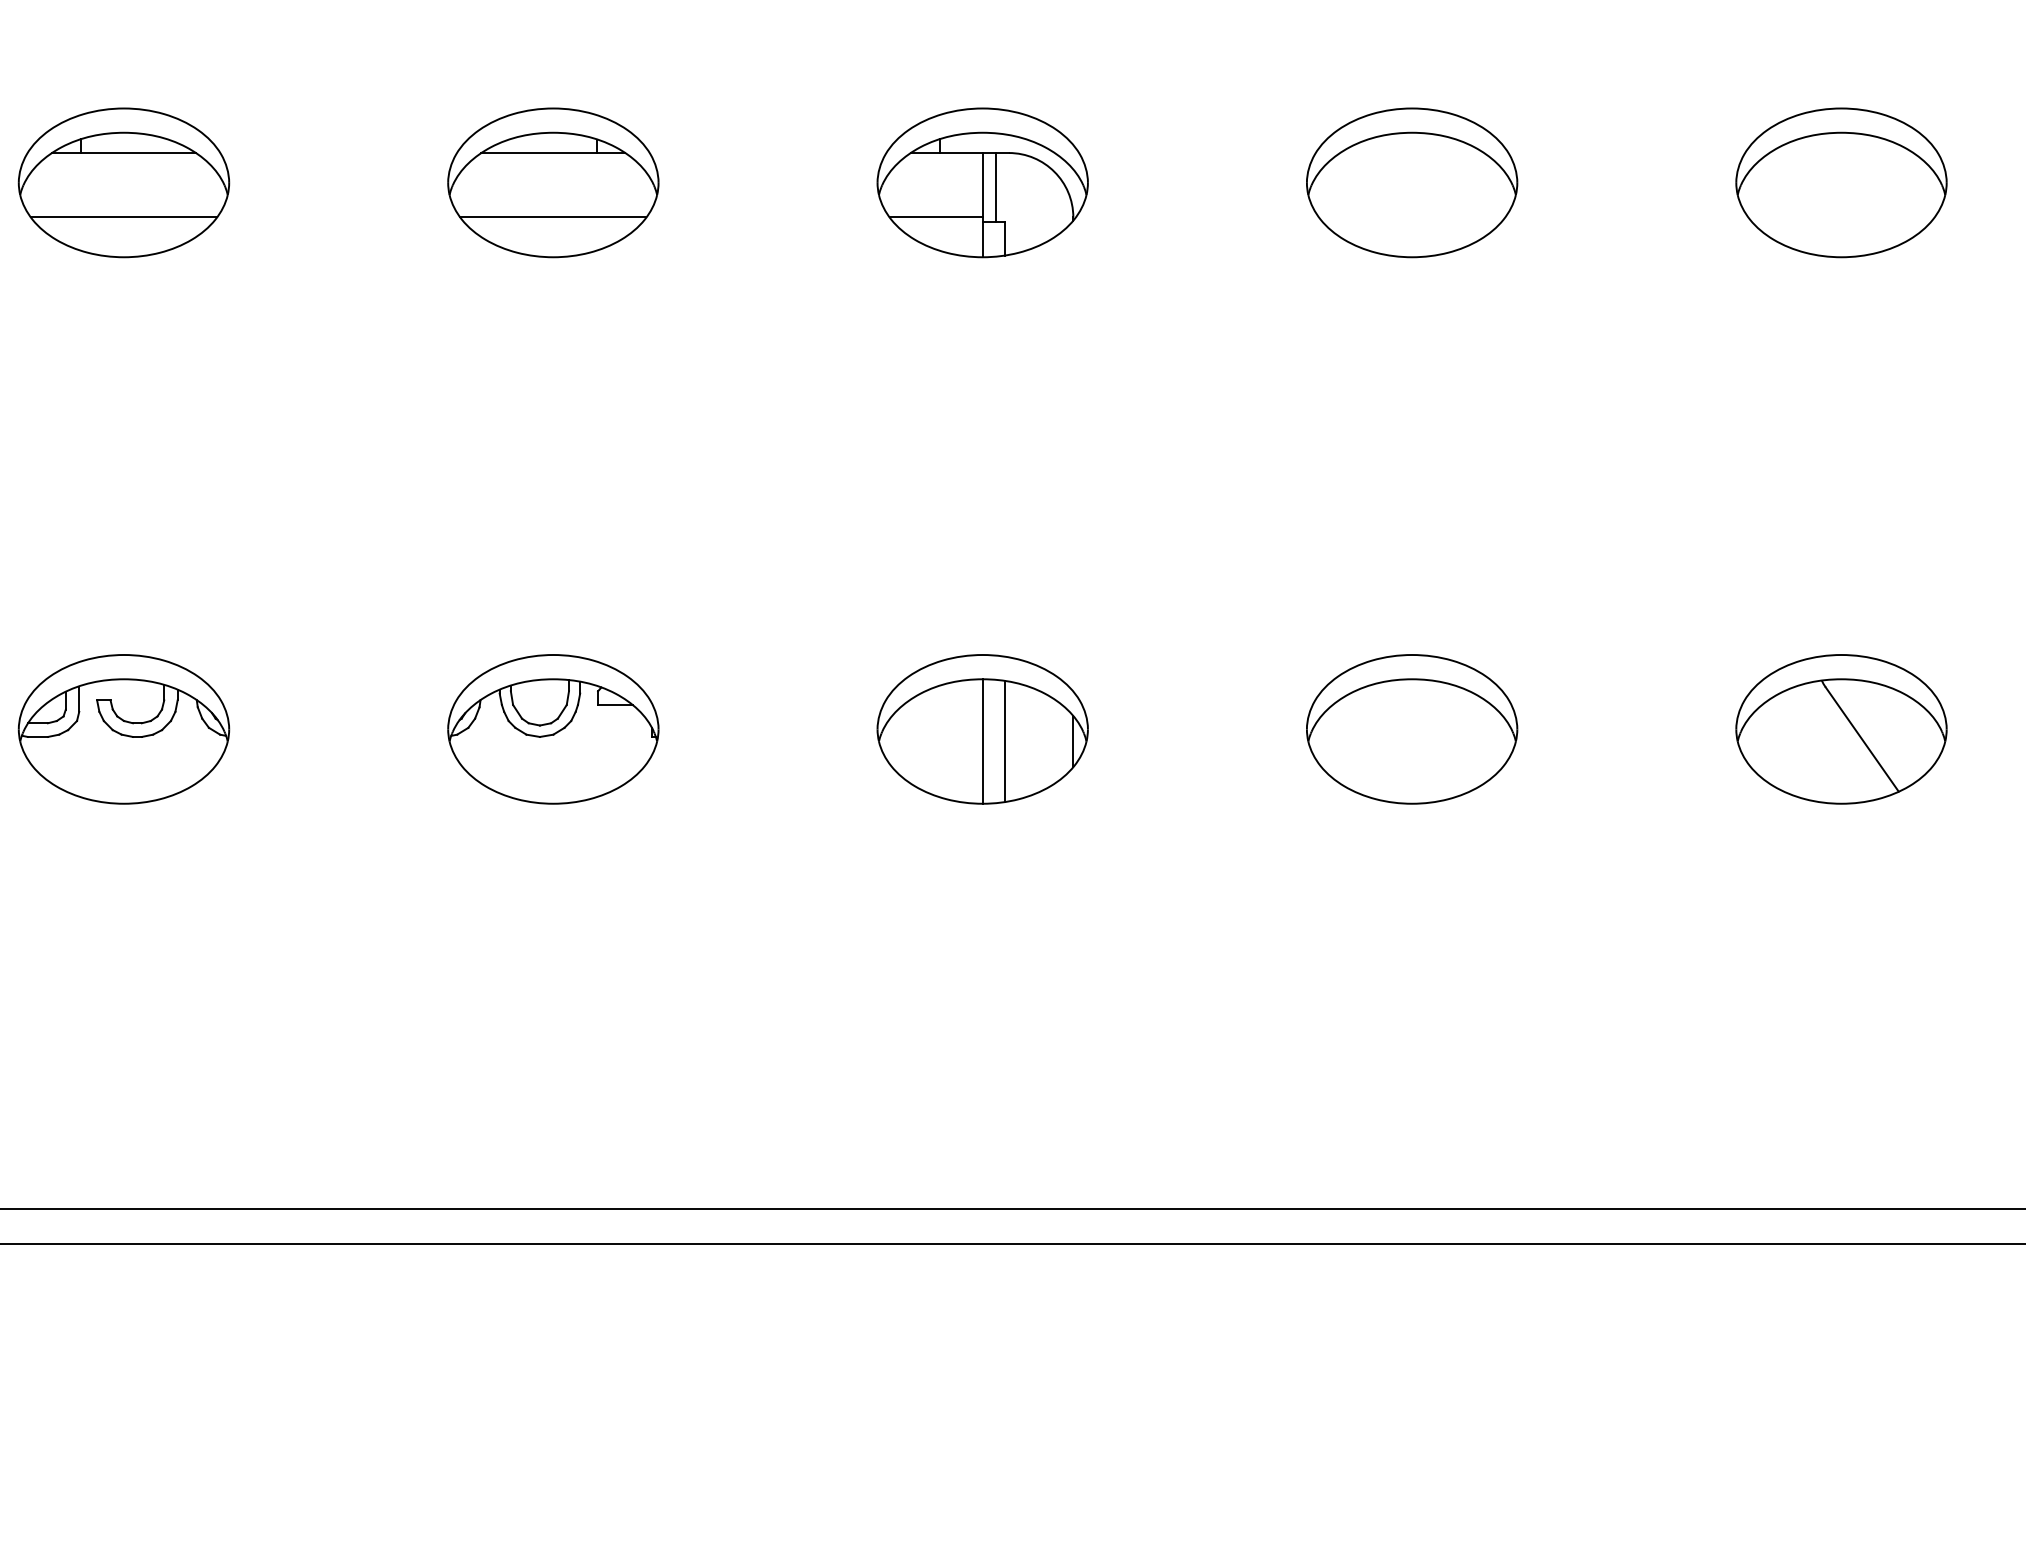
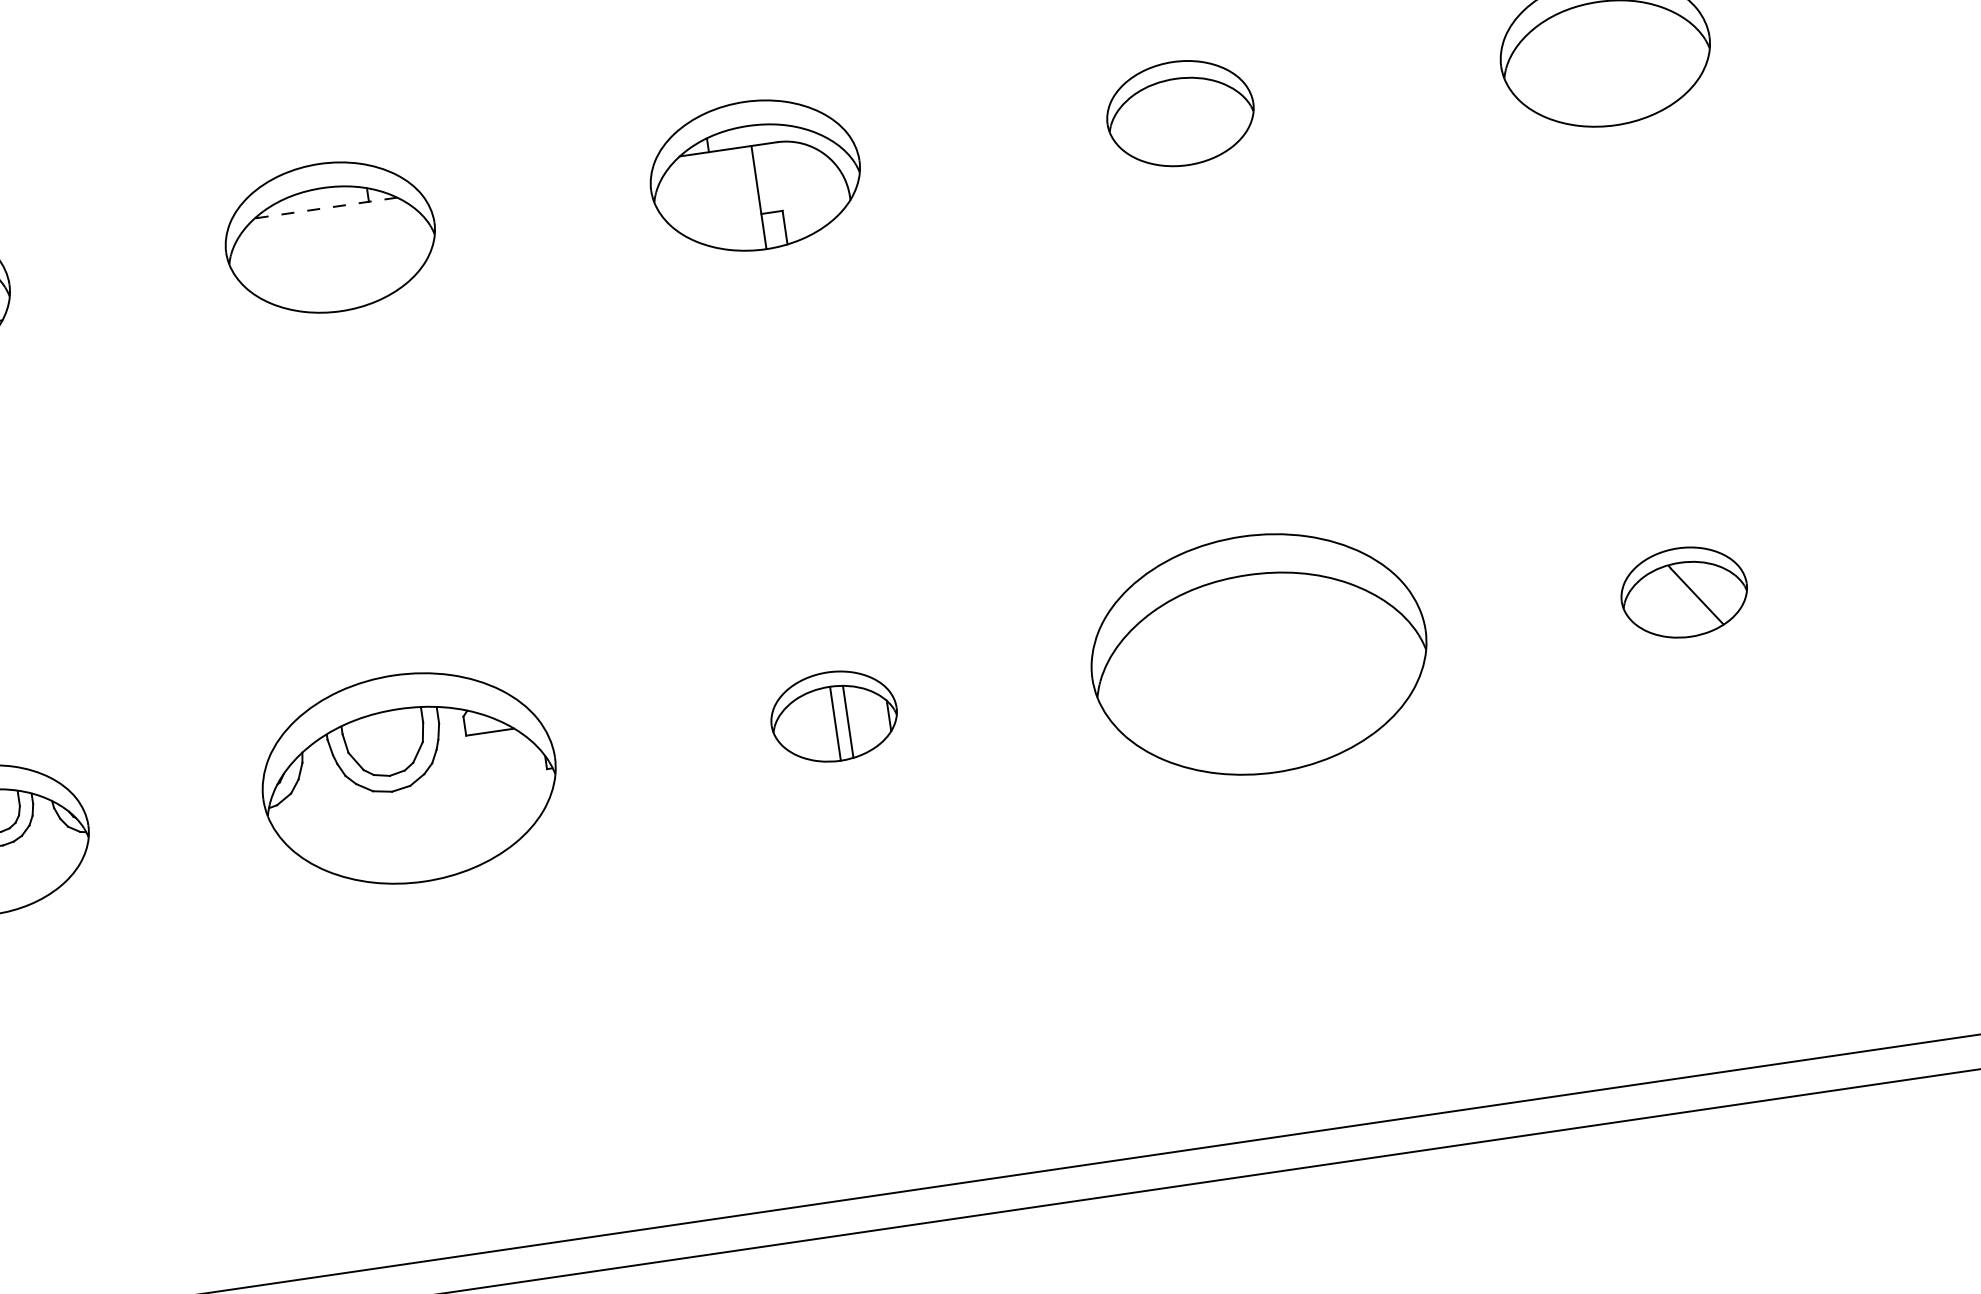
line: (552, 153) -> (325, 208), solid -> dashed
part: (1412, 182) -> (1180, 113), size x0.7
line: (996, 187) -> (769, 178), removed
line: (553, 217) -> (335, 271), removed
line: (936, 217) -> (714, 216), removed
part: (553, 729) -> (409, 778), size x1.4
part: (982, 729) -> (834, 716), size x0.6
part: (1412, 729) -> (1259, 654), size x1.6
part: (1841, 729) -> (1684, 592), size x0.6

